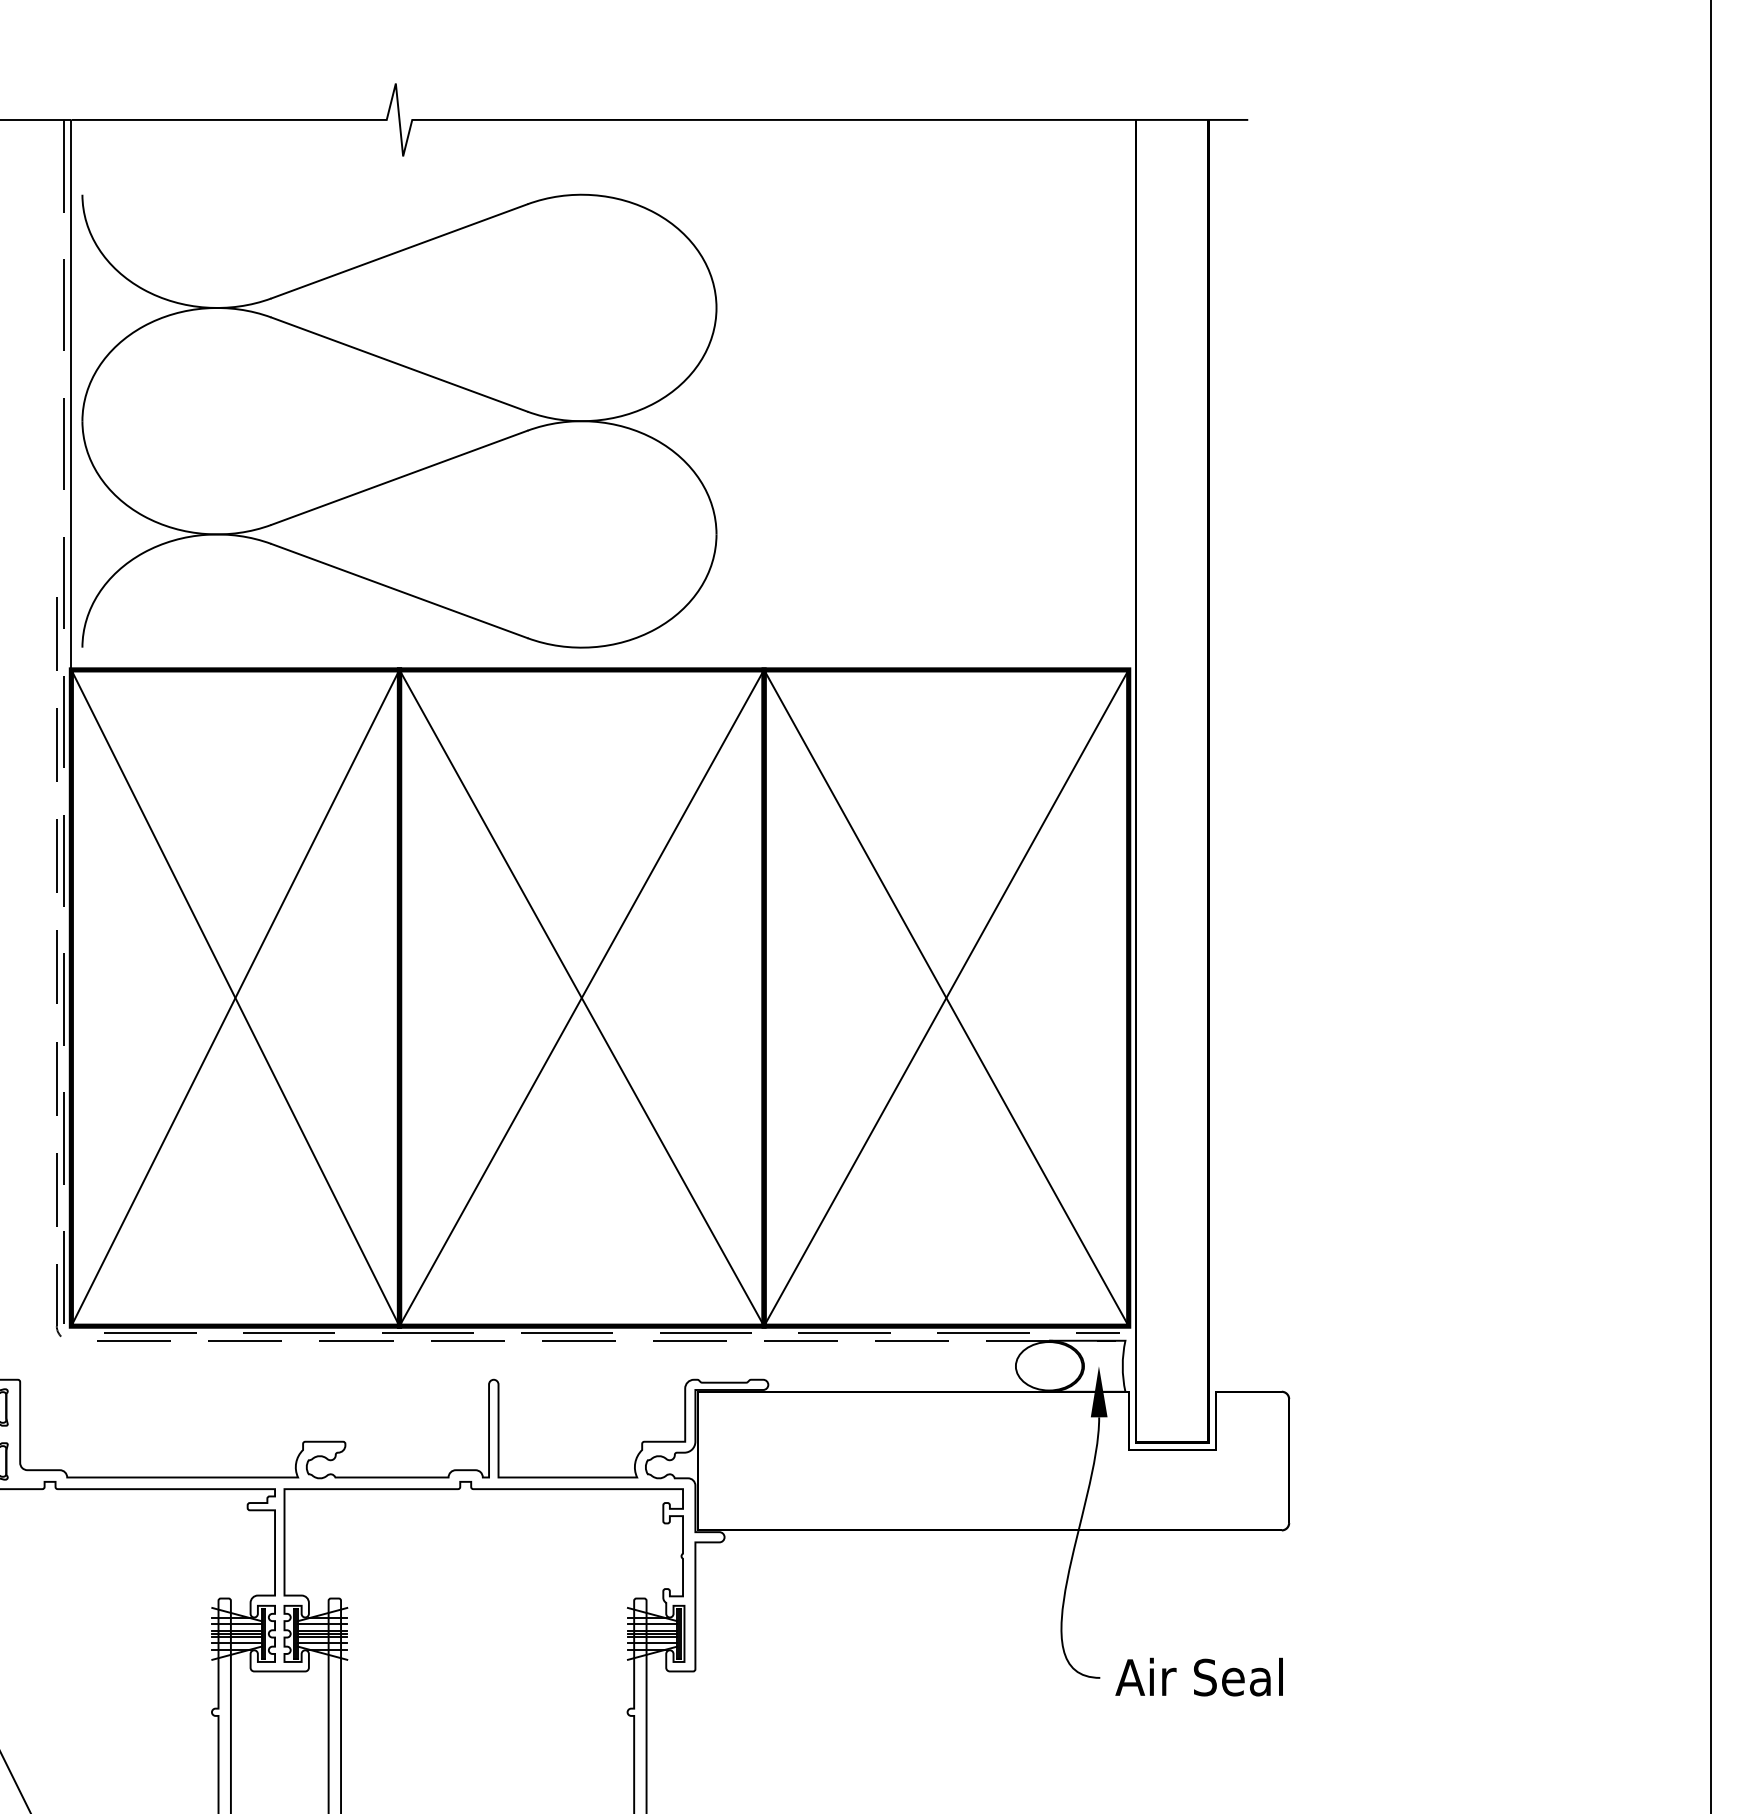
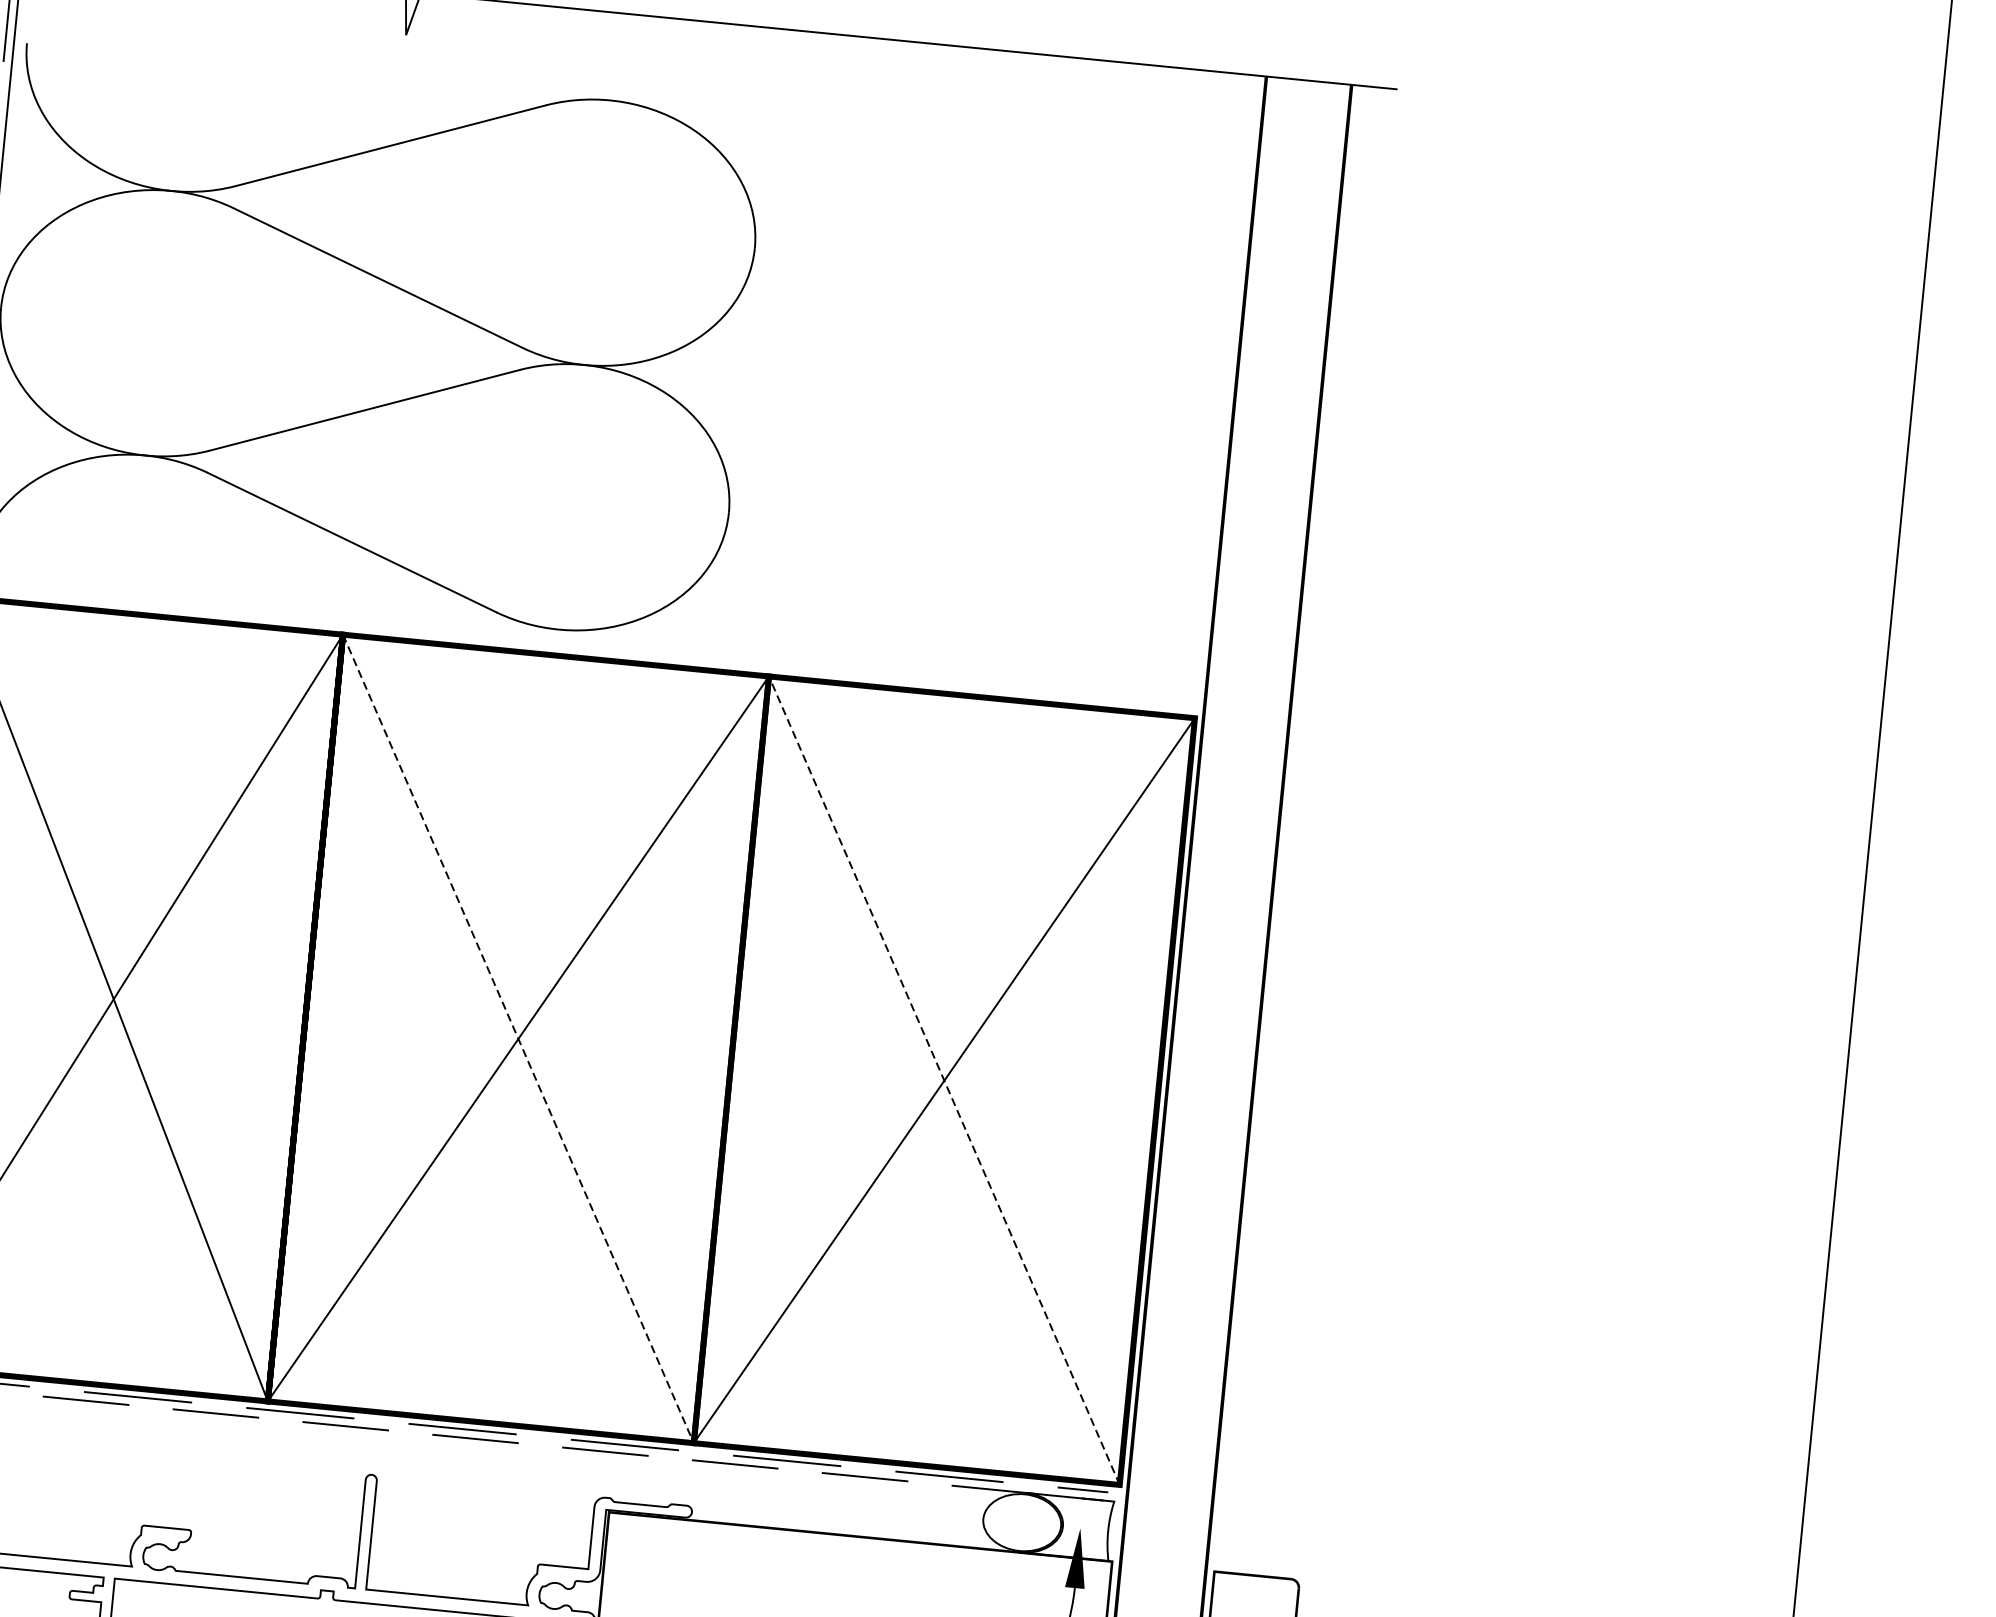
line: (946, 997) -> (944, 1080), solid -> dashed
line: (582, 998) -> (519, 1039), solid -> dashed

